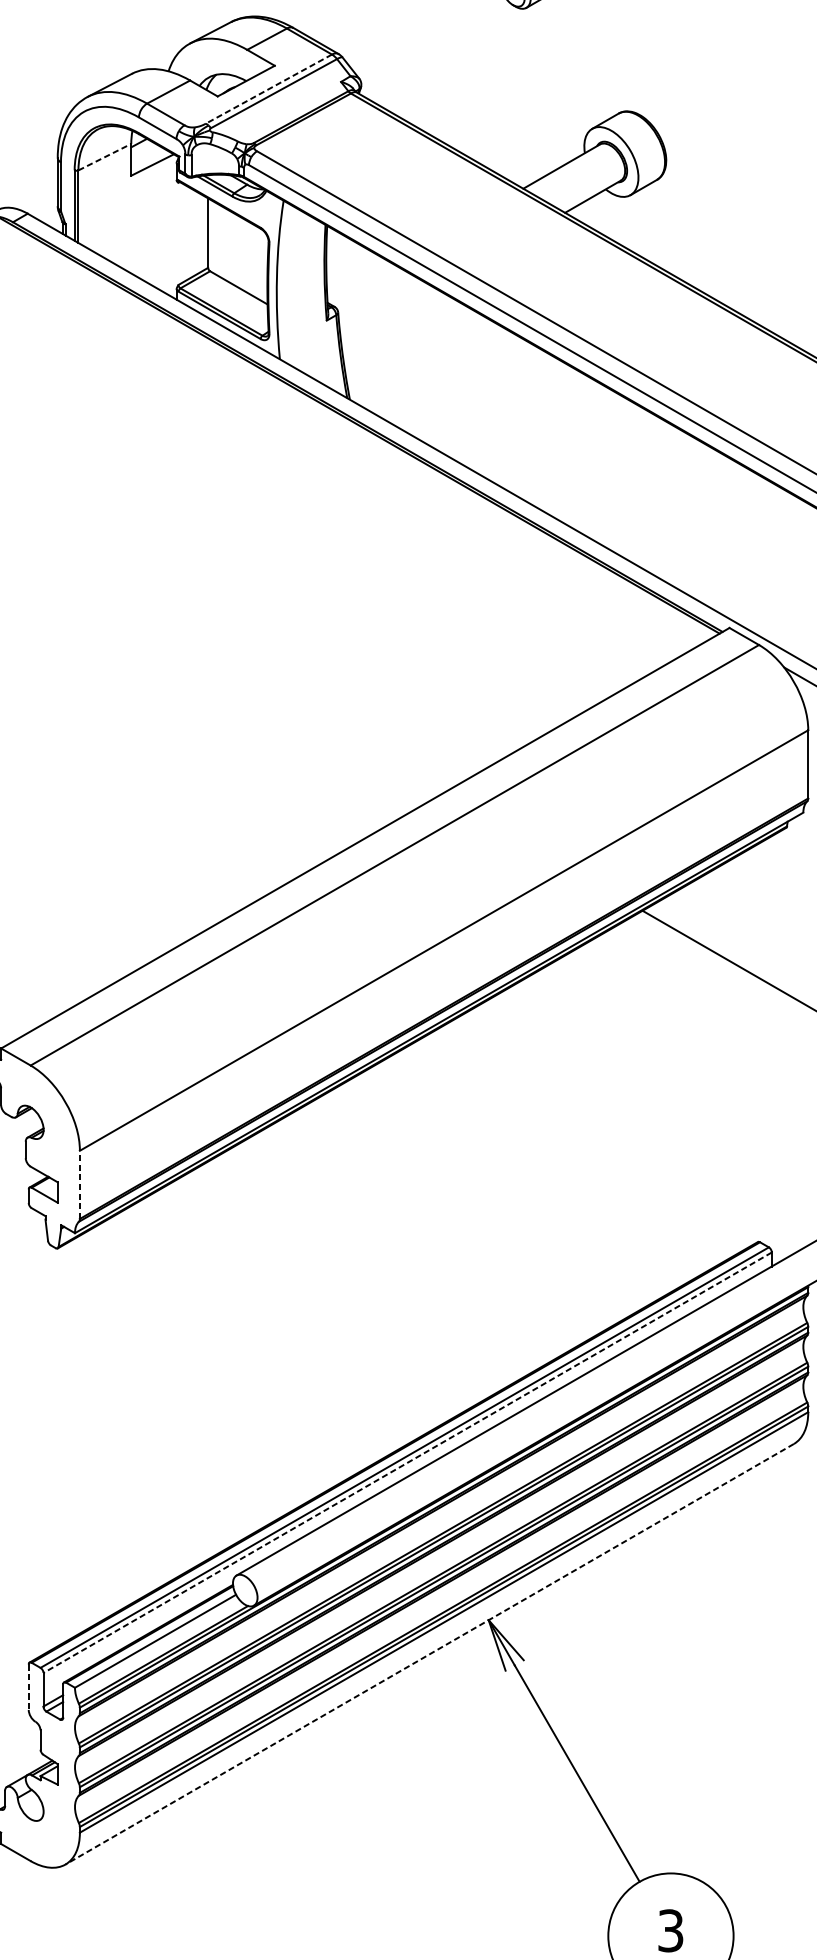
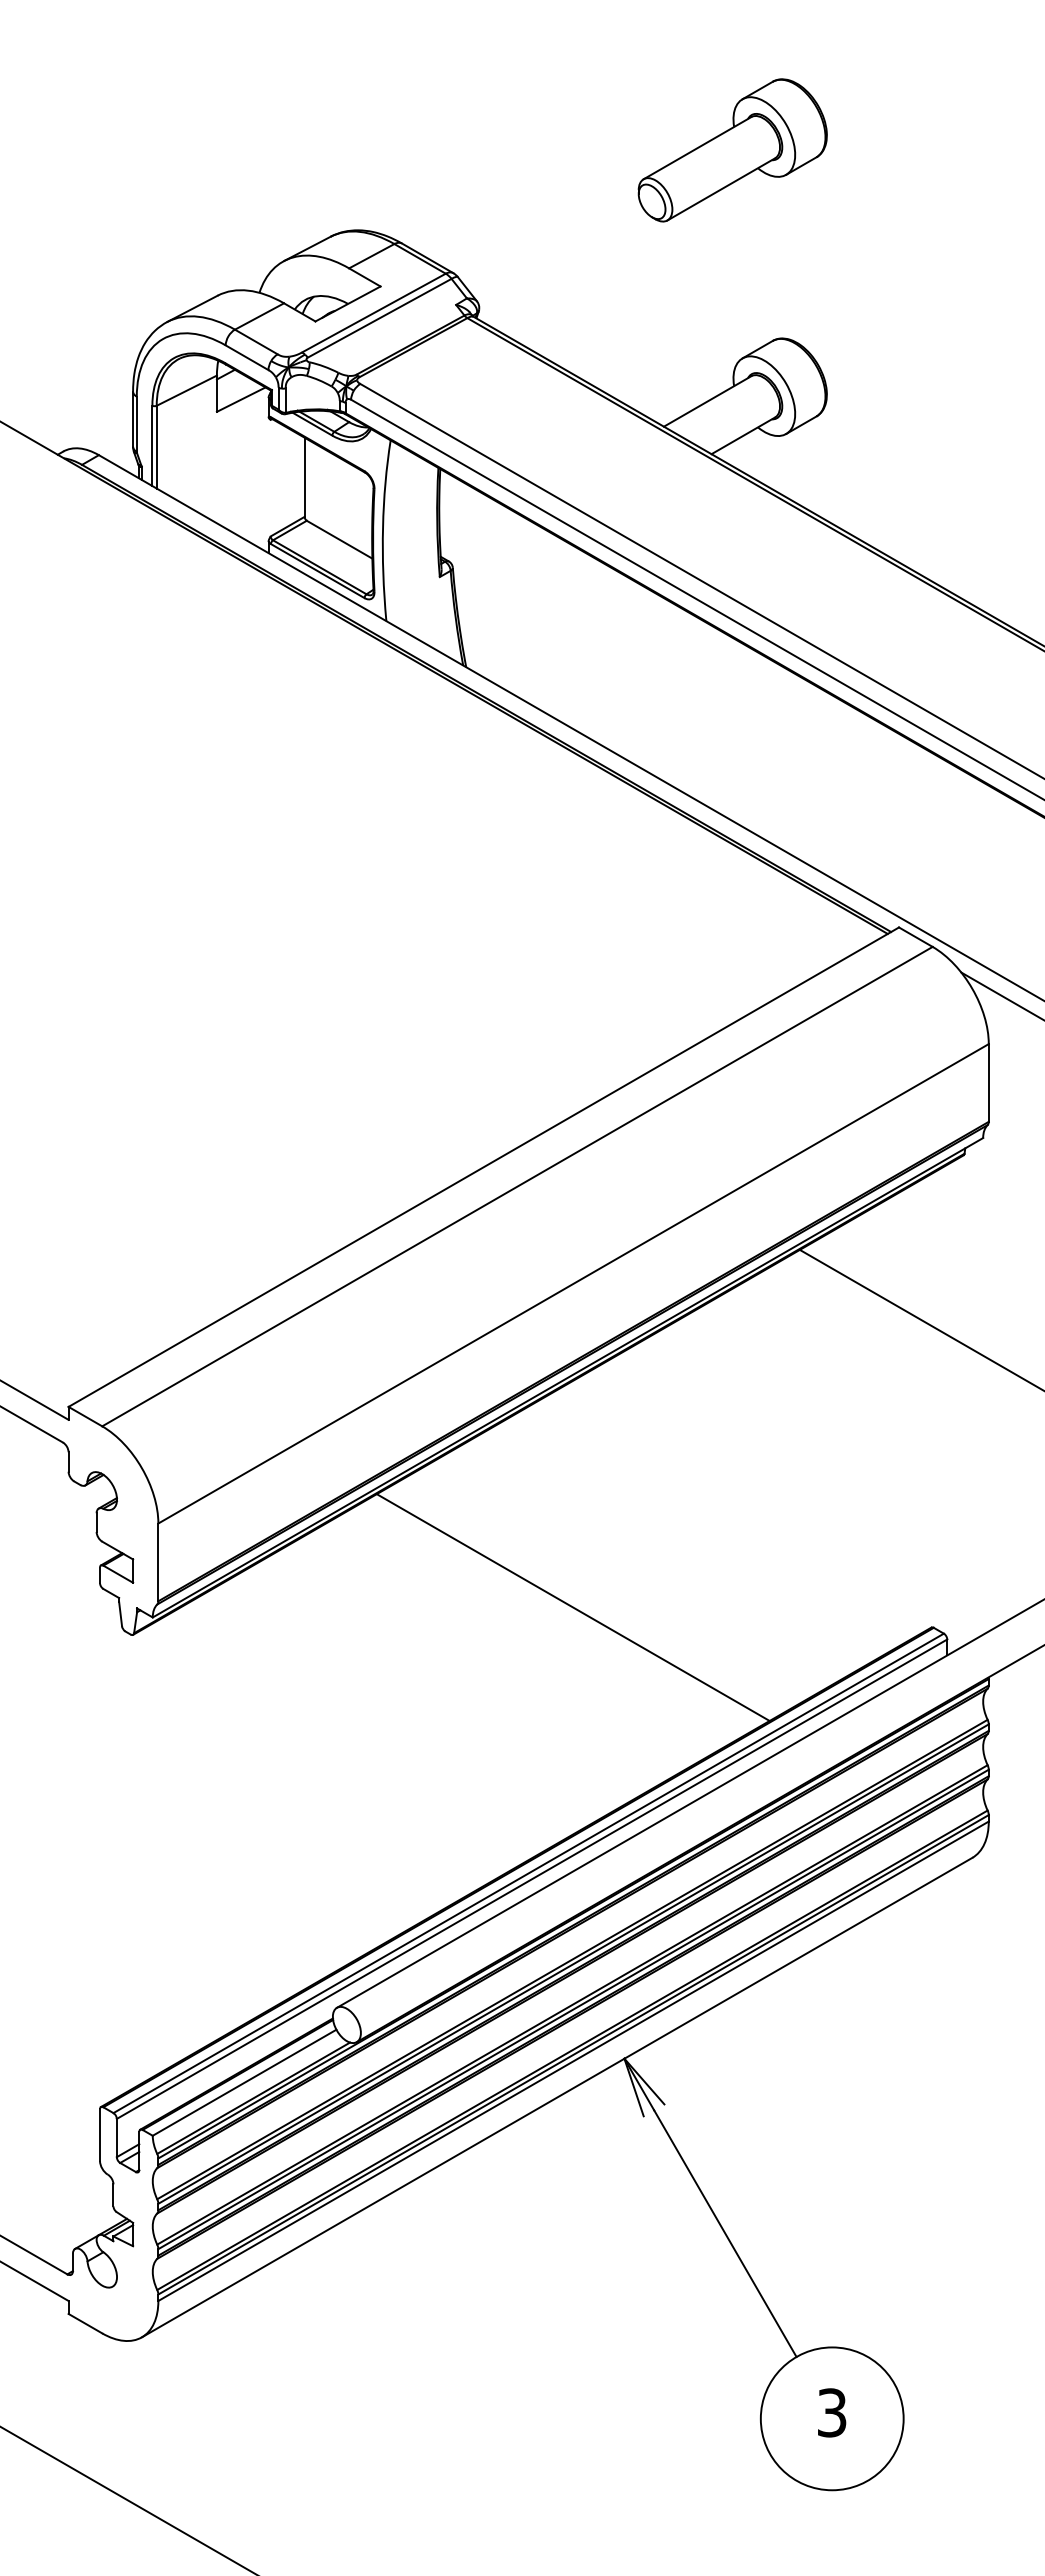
line: (268, 89) -> (373, 313), dashed -> solid
line: (104, 156) -> (186, 390), dashed -> solid
line: (80, 1184) -> (158, 1562), dashed -> solid
line: (443, 1224) -> (572, 1607), added
line: (407, 1463) -> (531, 1879), dashed -> solid
line: (429, 1654) -> (556, 2097), dashed -> solid
line: (29, 1687) -> (100, 2135), dashed -> solid

